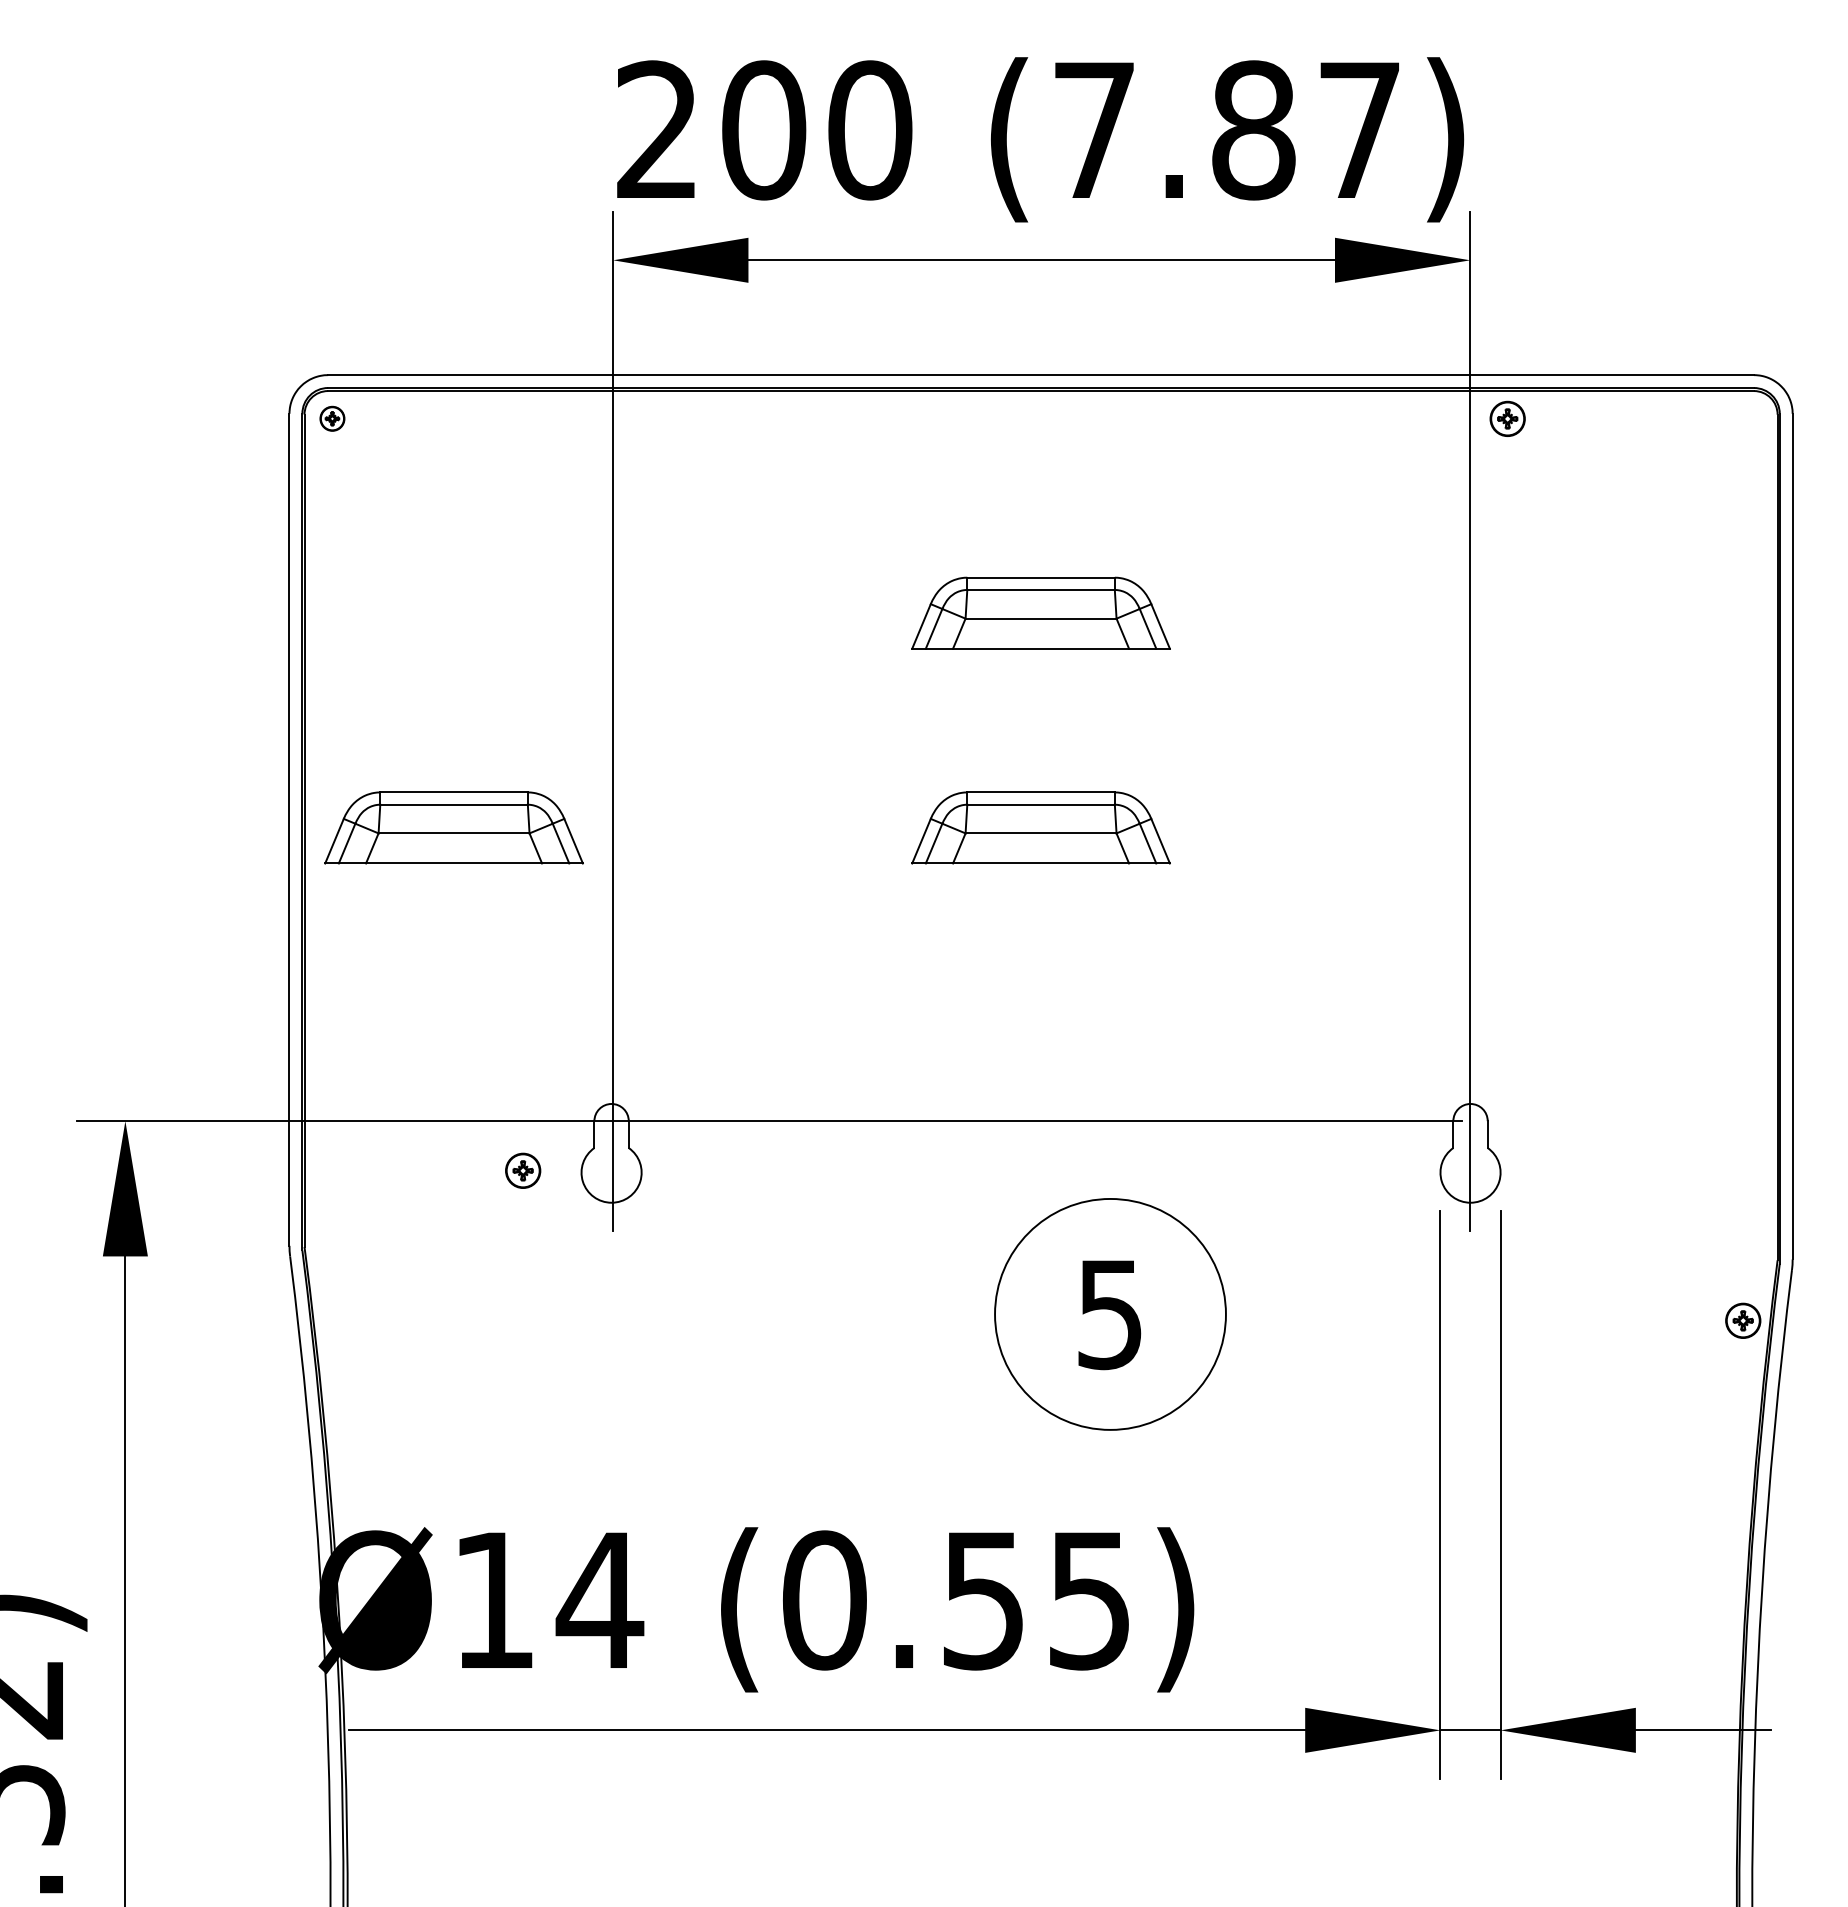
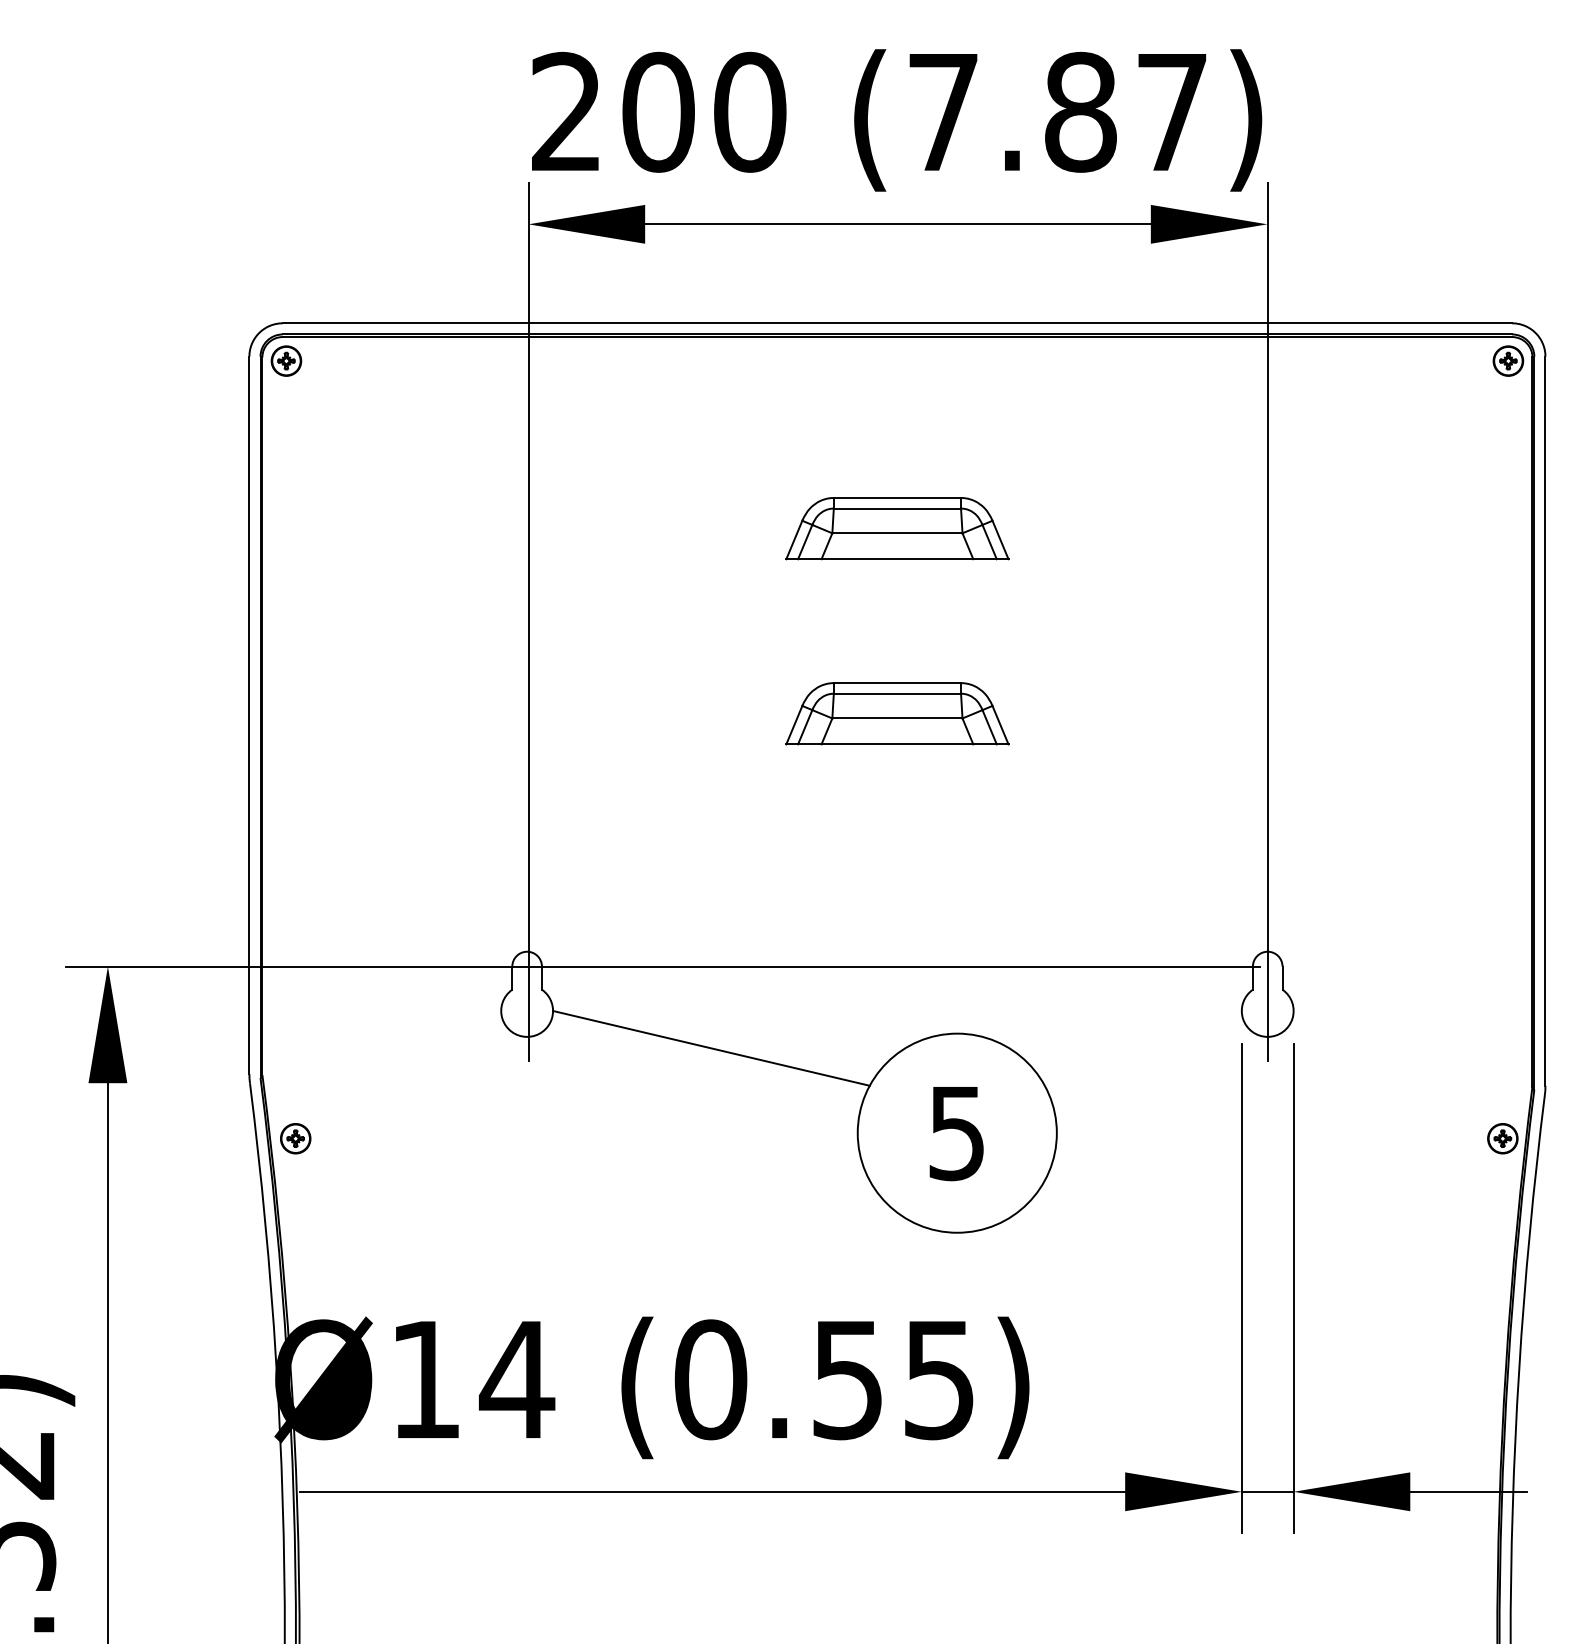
part: (332, 418) -> (286, 360), size x1.43
part: (1507, 418) -> (1508, 360), moved
part: (453, 827) -> (390, 713), removed
part: (523, 1170) -> (295, 1138), moved
line: (824, 1215) -> (710, 1047), added

